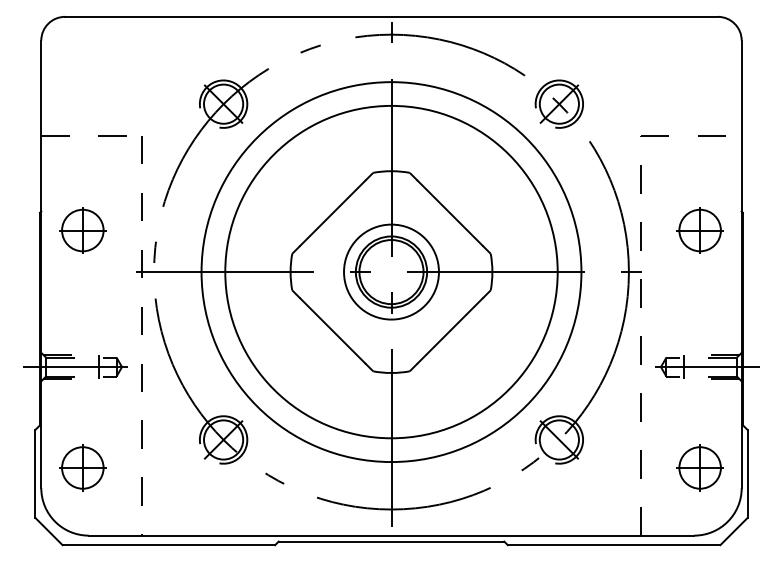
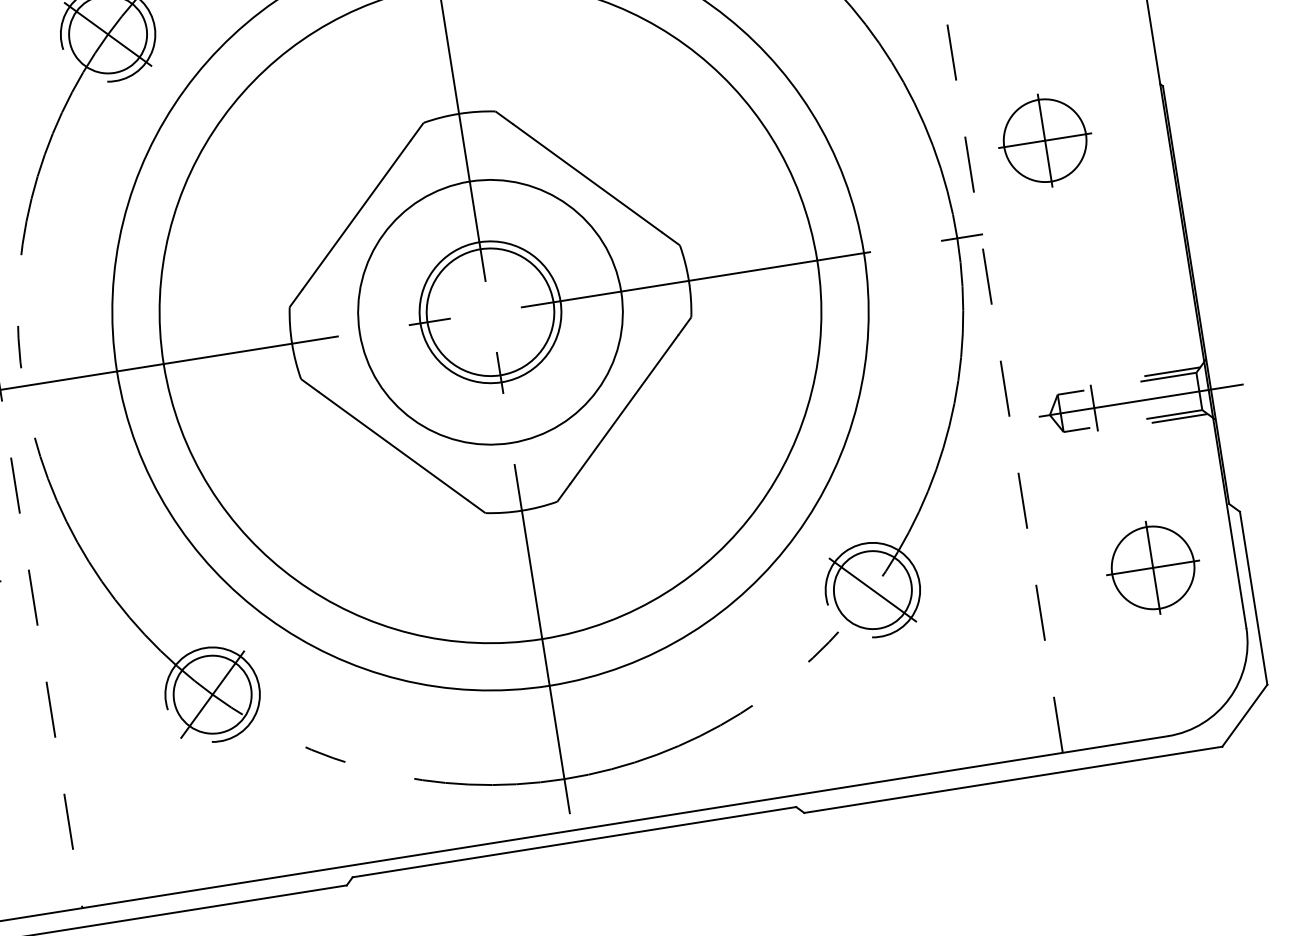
part: (699, 230) -> (1043, 140), moved
circle: (391, 271) -> (490, 311), size x1.4
part: (699, 467) -> (1151, 567), moved

